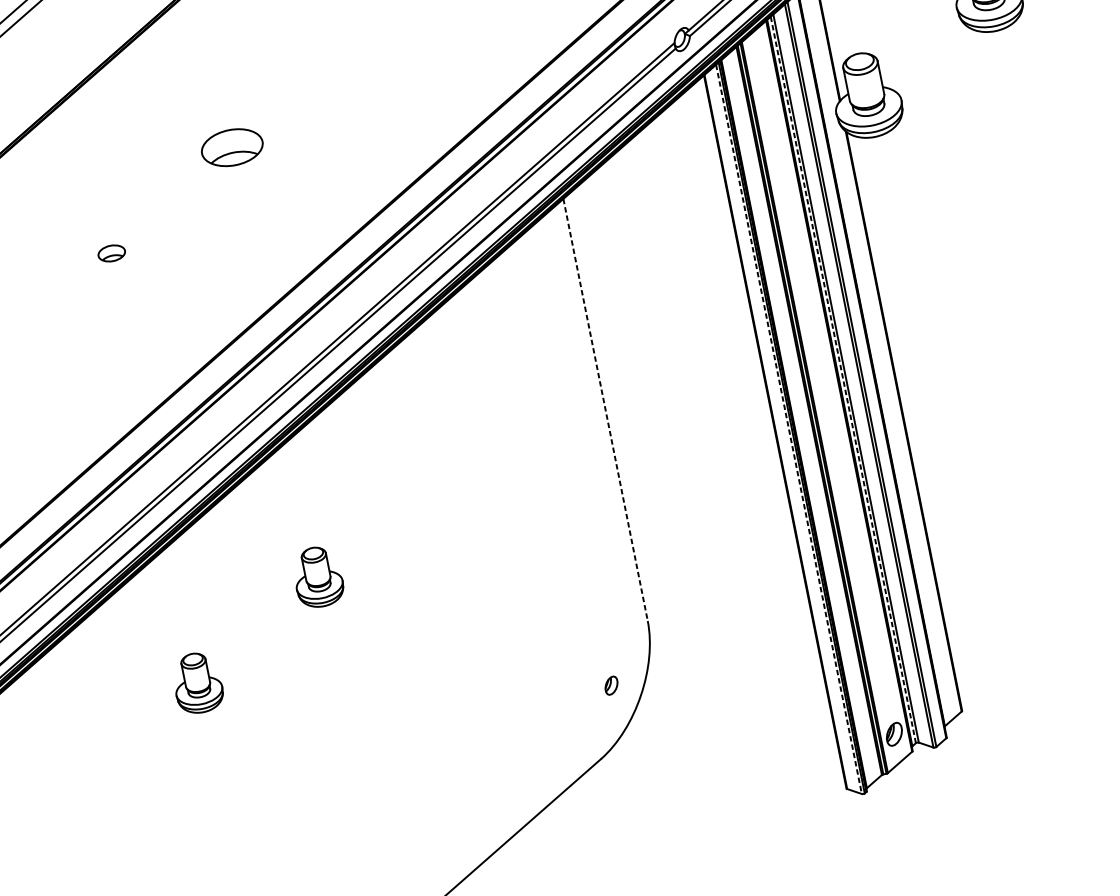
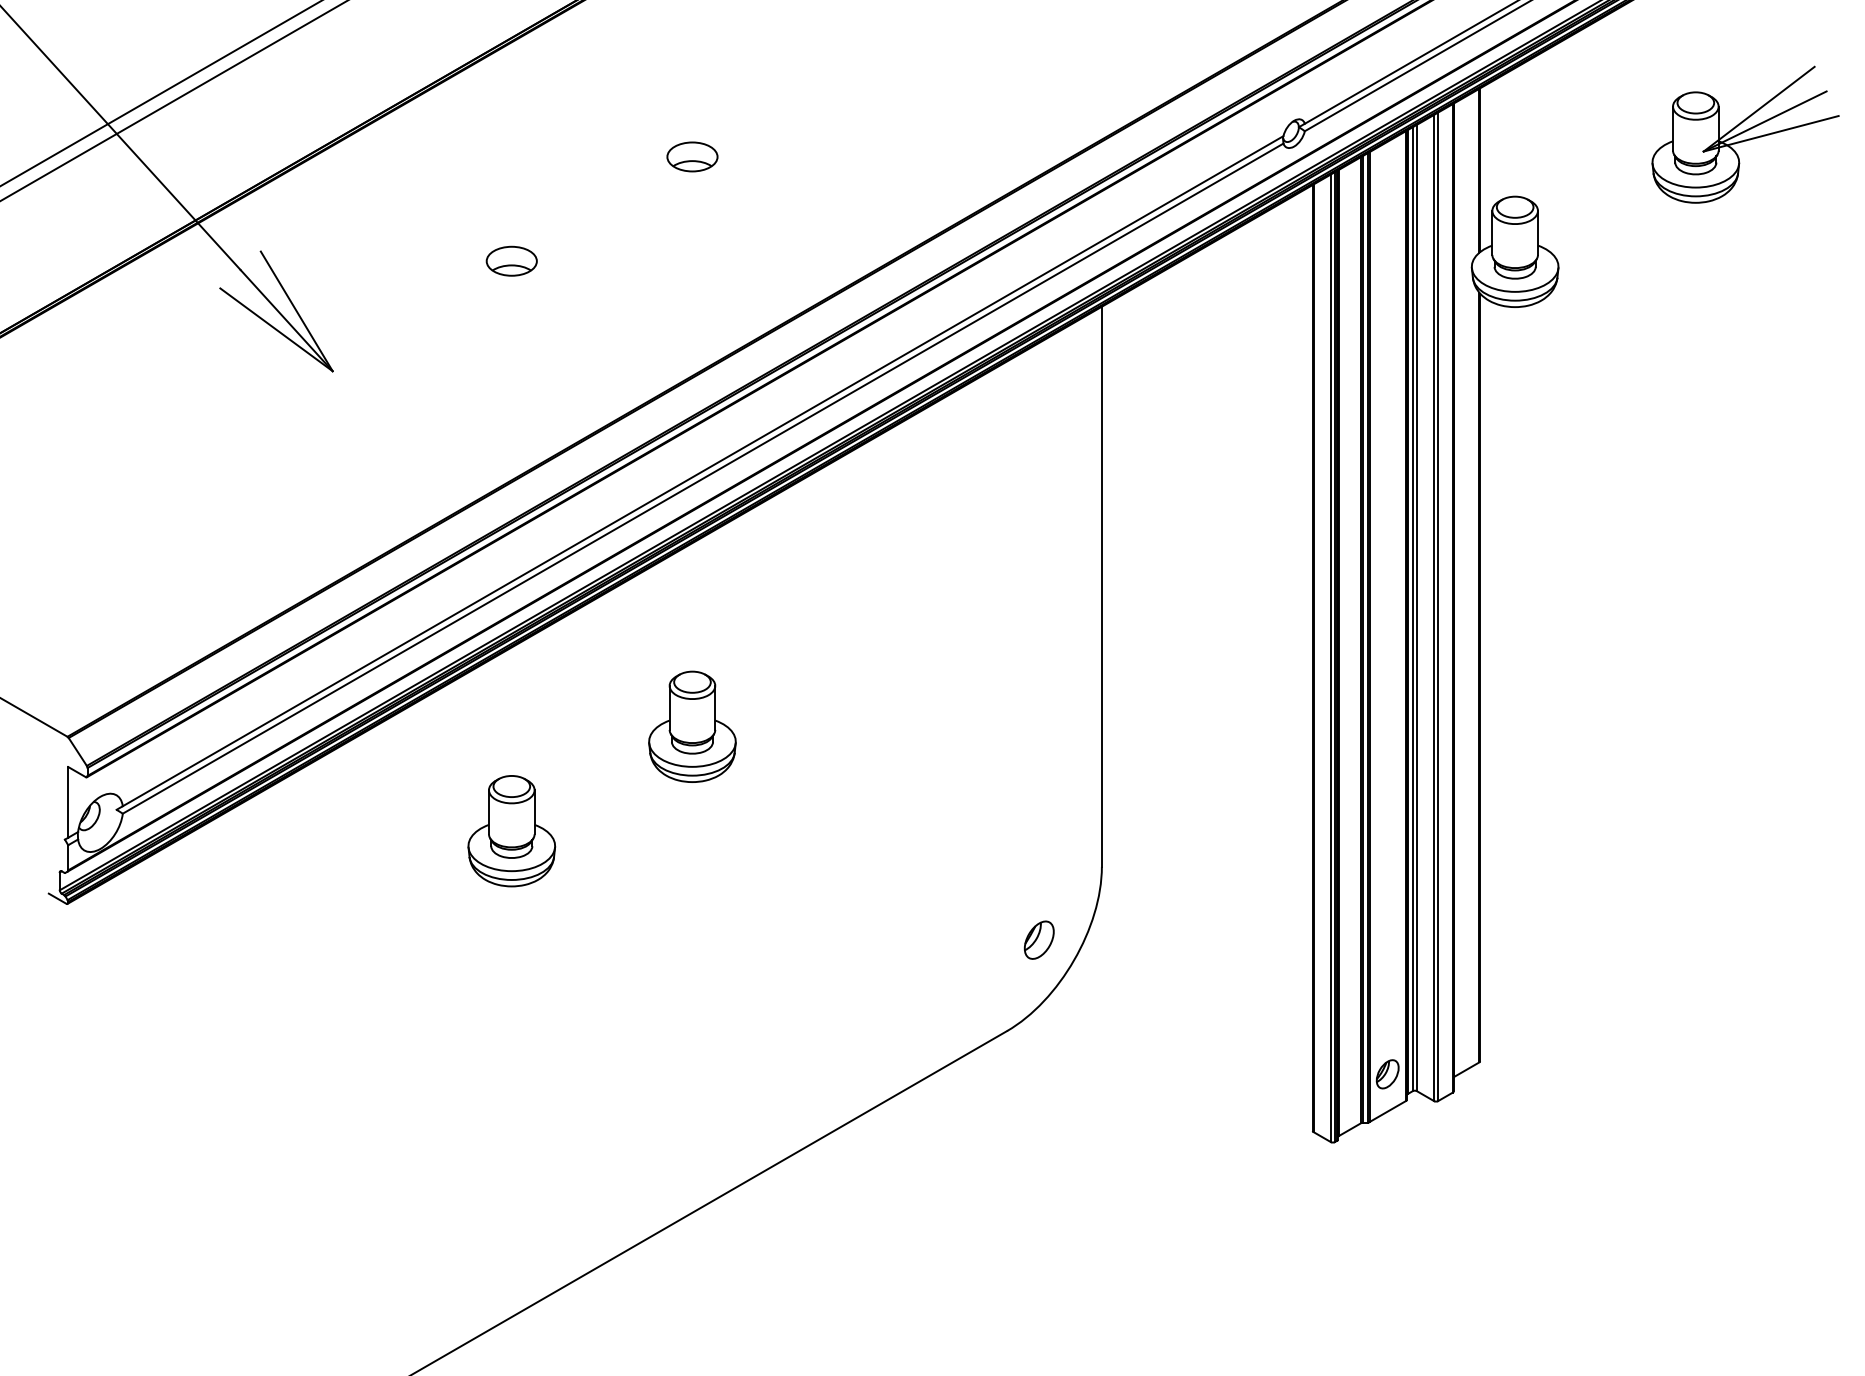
part: (232, 147) -> (692, 156), size x0.62
part: (111, 252) -> (511, 260), size x1.43
line: (843, 380) -> (1412, 609), dashed -> solid
line: (605, 410) -> (1101, 587), dashed -> solid
line: (788, 429) -> (1330, 658), dashed -> solid
part: (318, 576) -> (692, 726), size x1.43
part: (197, 683) -> (511, 831), size x1.43
part: (610, 685) -> (1038, 939), size x1.67

